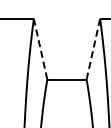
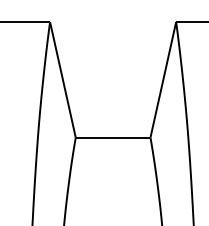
line: (93, 48) -> (163, 78), dashed -> solid
line: (40, 49) -> (62, 80), dashed -> solid

